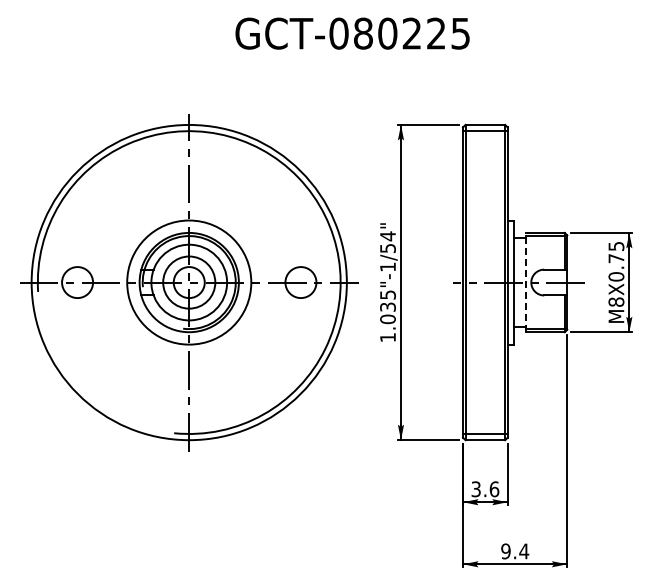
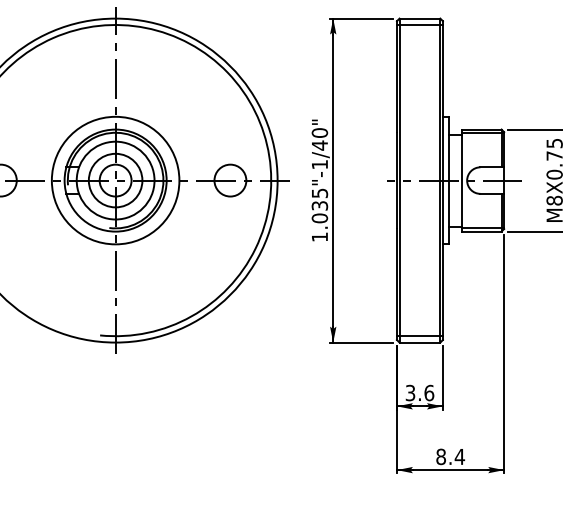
text: (387, 242) -> (319, 139), 1.035"-1/54" -> 1.035"-1/40"
line: (526, 282) -> (462, 180), dashed -> solid
text: (505, 551) -> (440, 456), 9.4 -> 8.4

